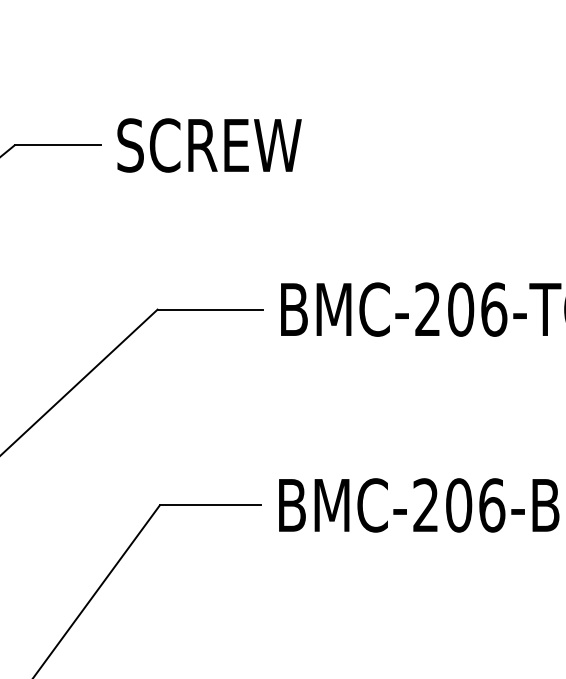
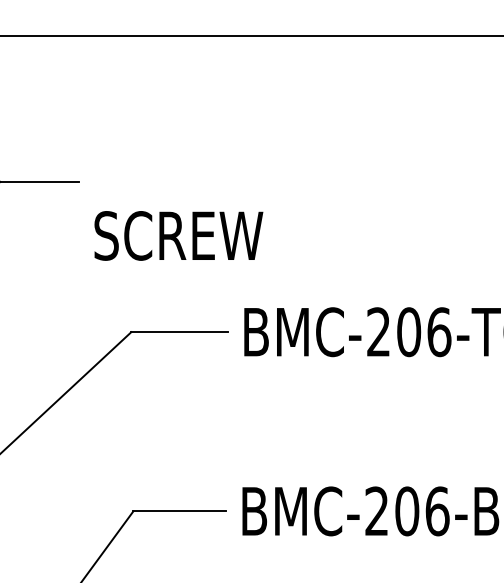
text: (209, 145) -> (178, 235), moved

